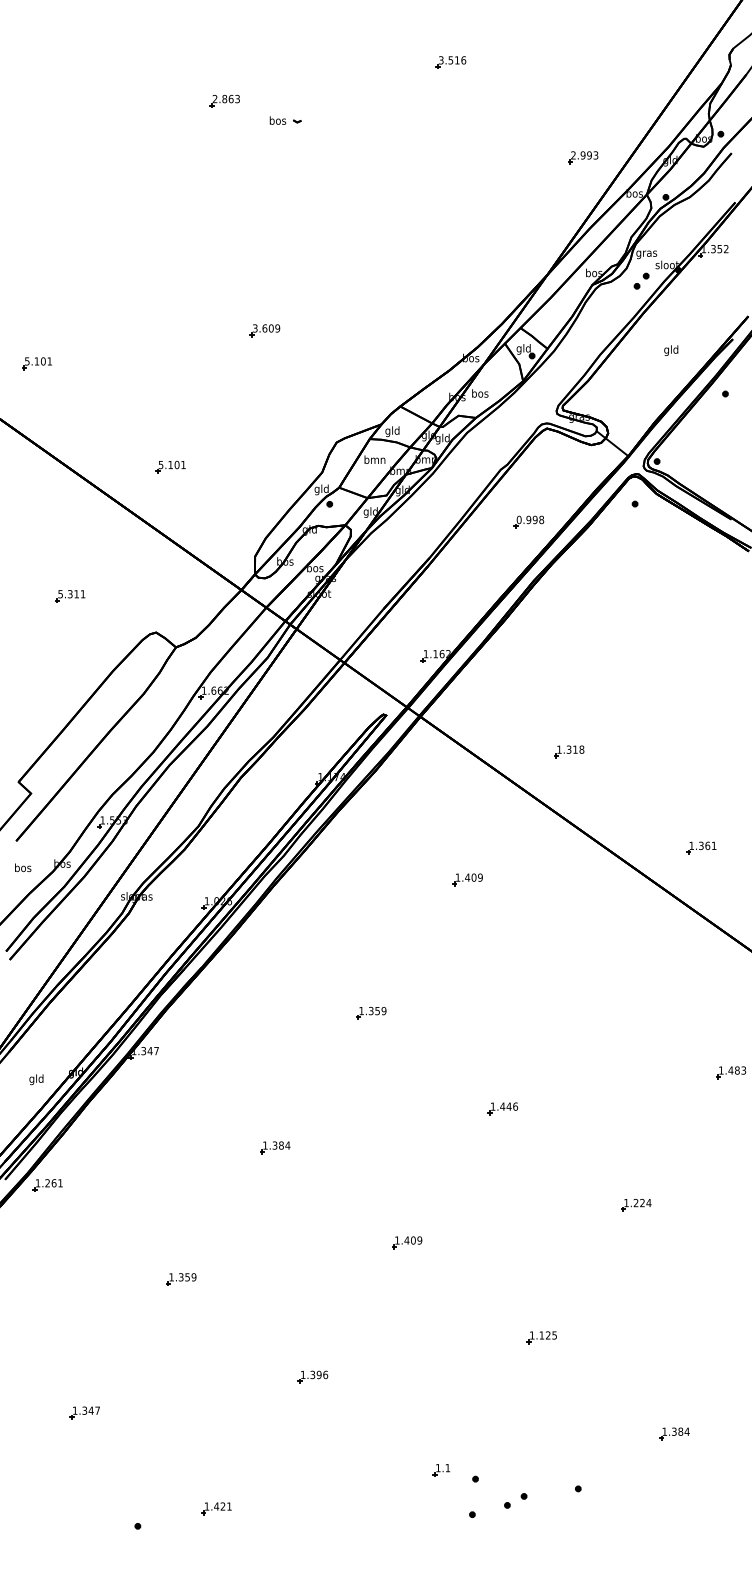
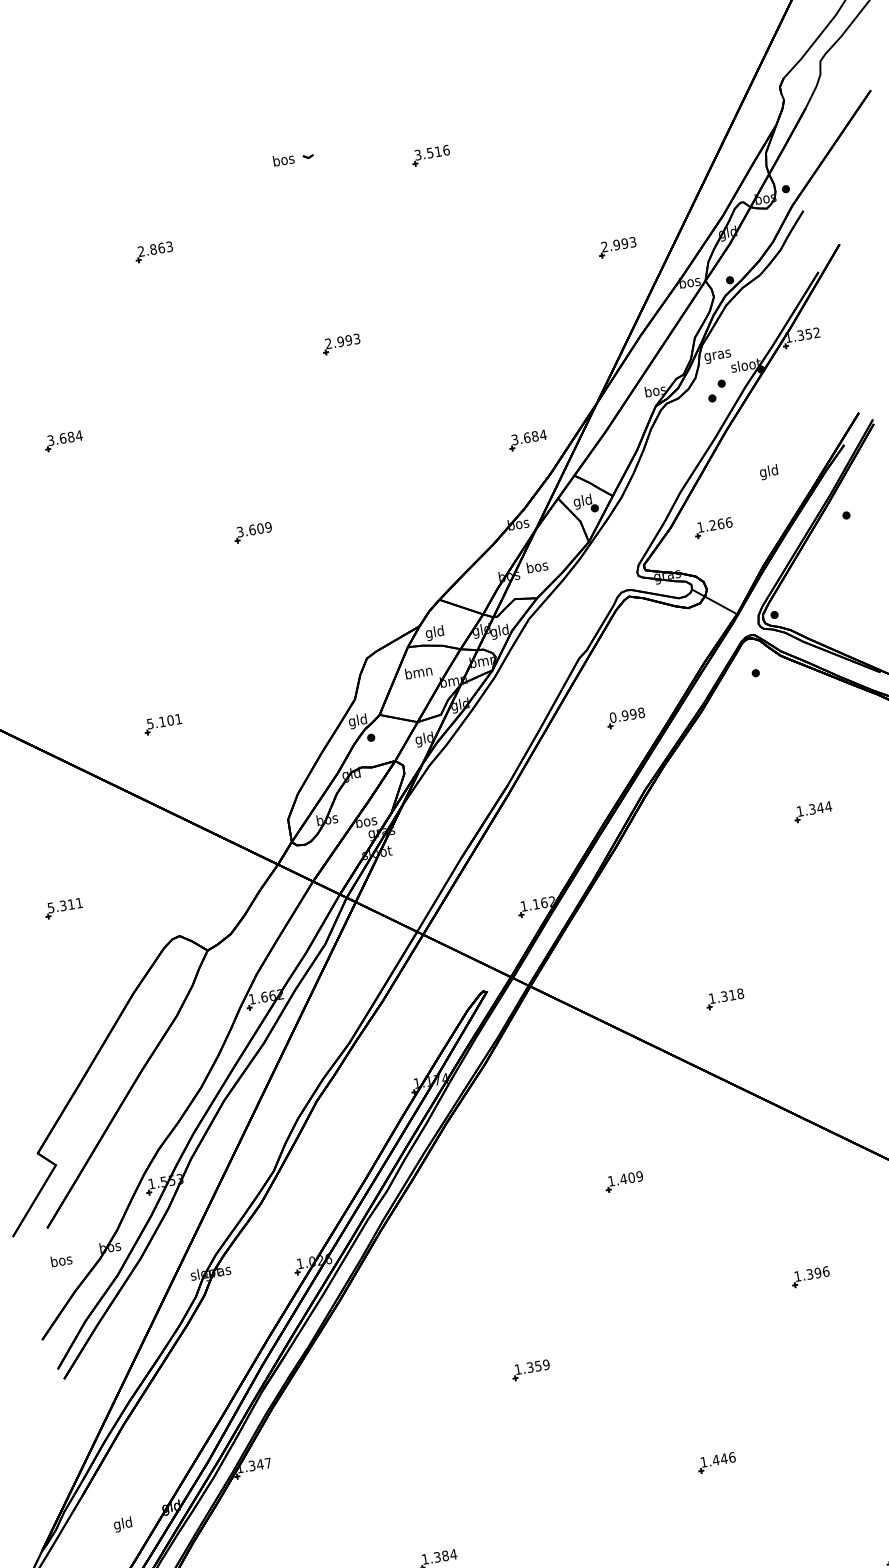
part: (285, 120) -> (293, 158), moved
part: (357, 196) -> (341, 344), added
part: (130, 235) -> (63, 441), added
part: (489, 294) -> (528, 439), added
part: (621, 386) -> (713, 527), added
part: (661, 618) -> (813, 811), added
part: (599, 977) -> (810, 1277), added

